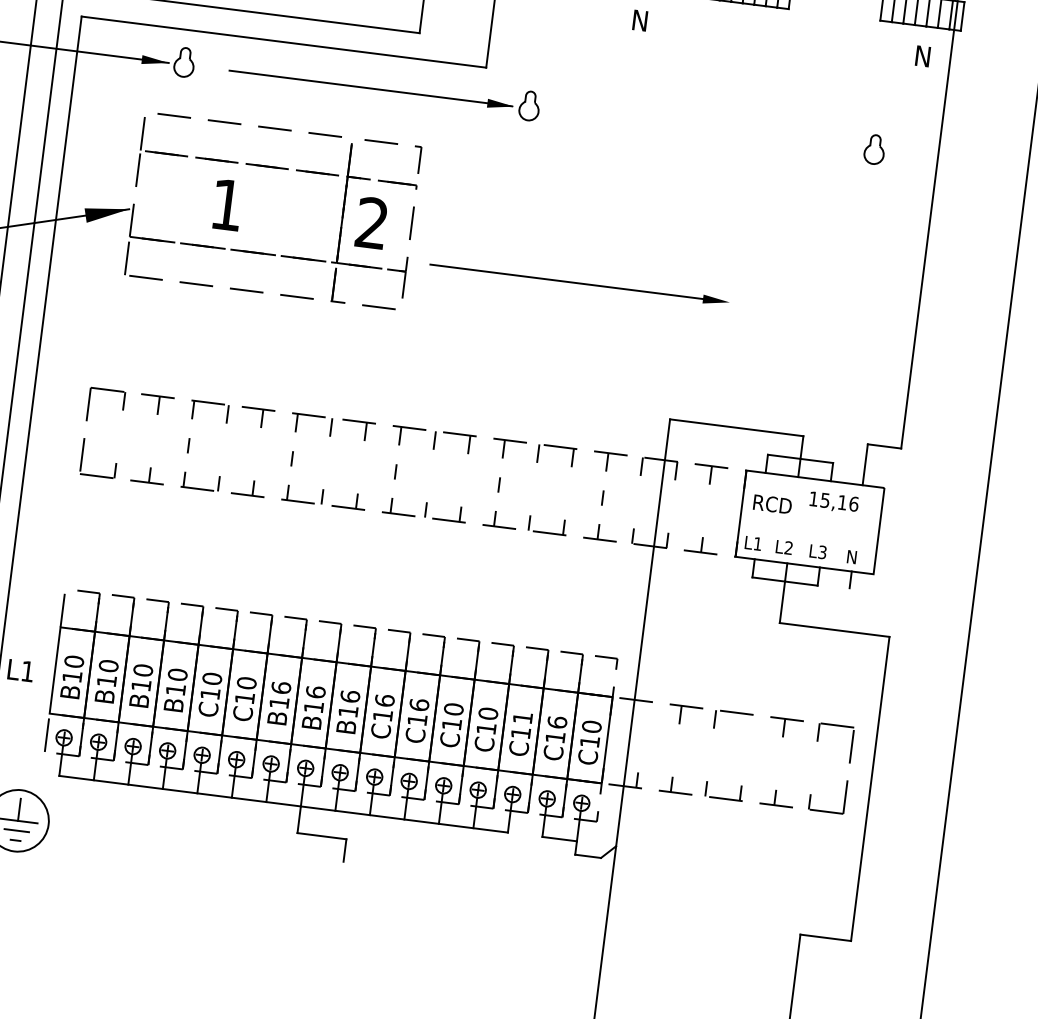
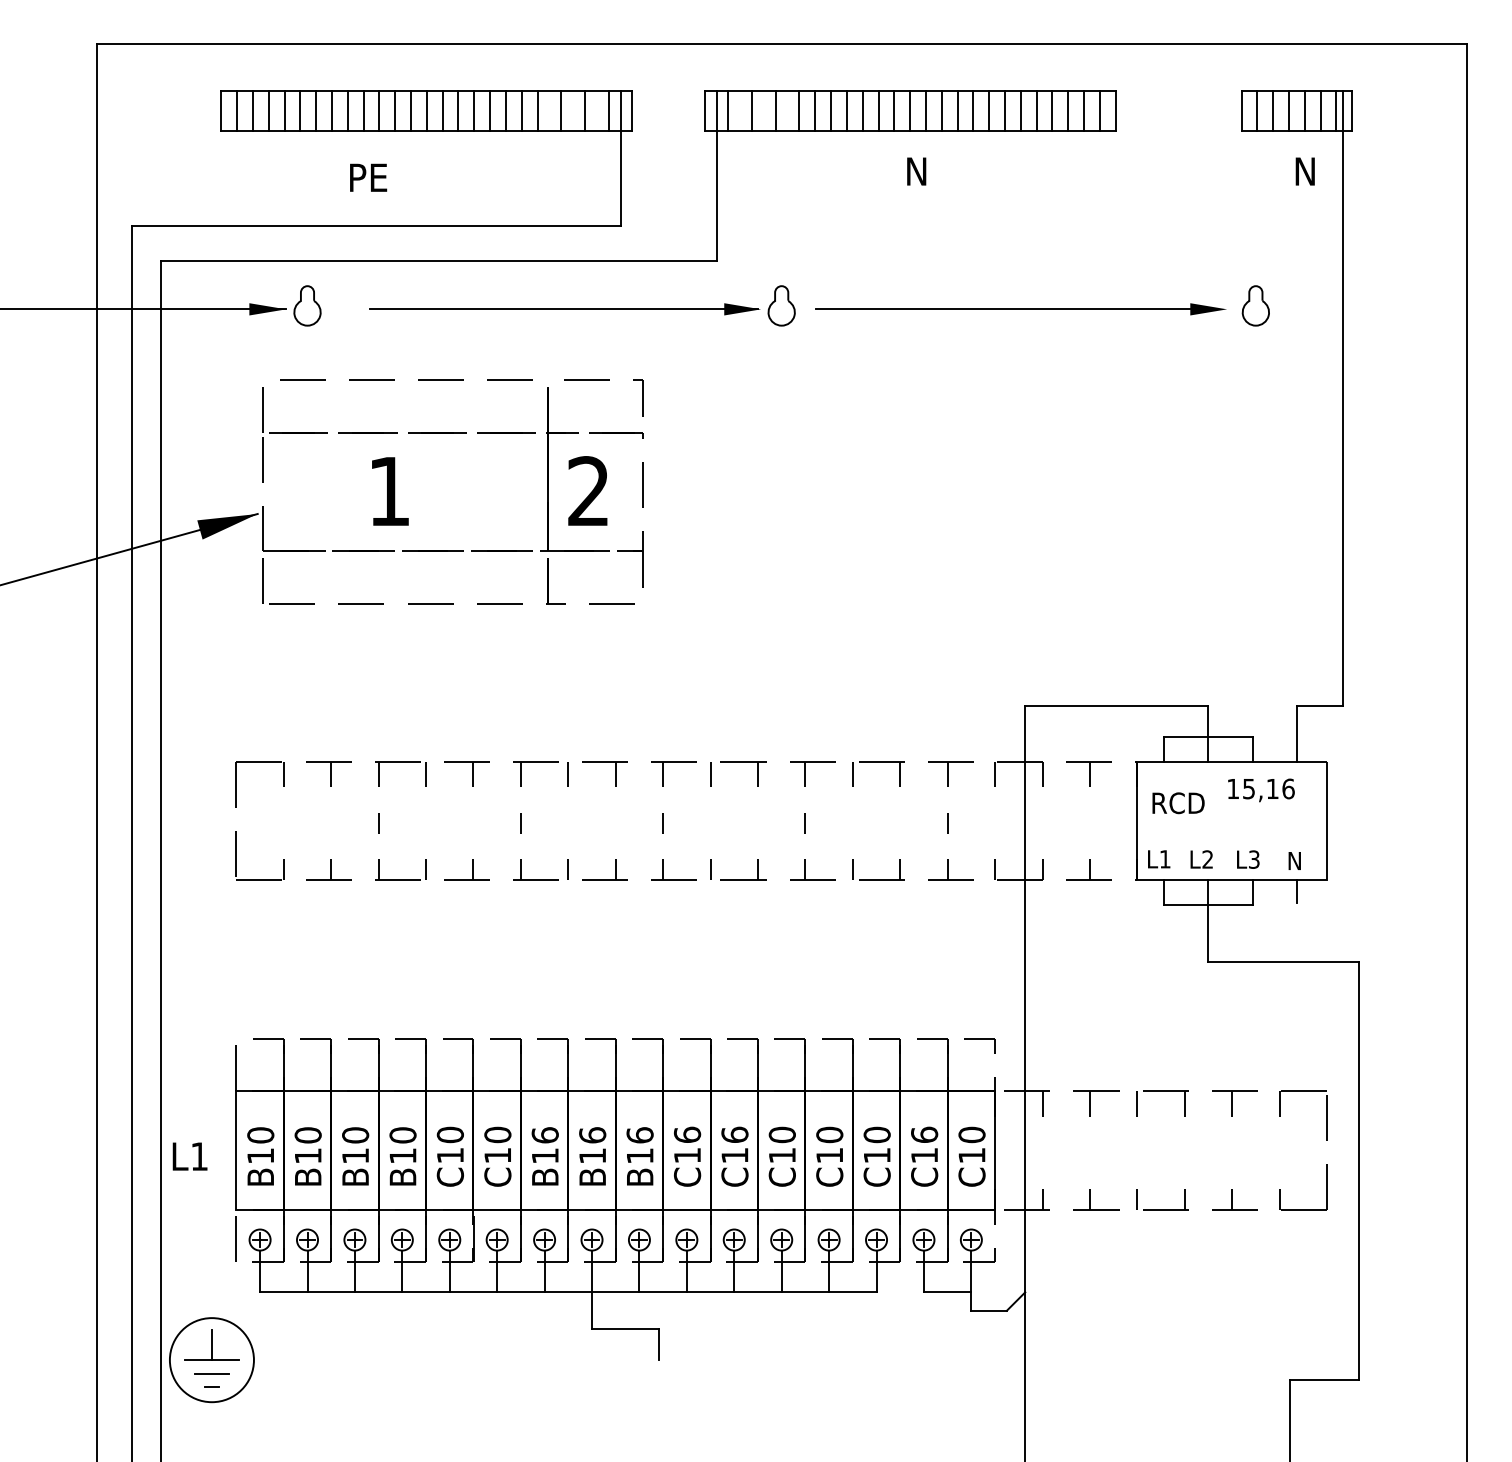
part: (579, 283) -> (1020, 309), moved
line: (646, 710) -> (1042, 1103), added
text: (522, 717) -> (876, 1134), C11 -> C10
line: (749, 723) -> (1184, 1103), added

